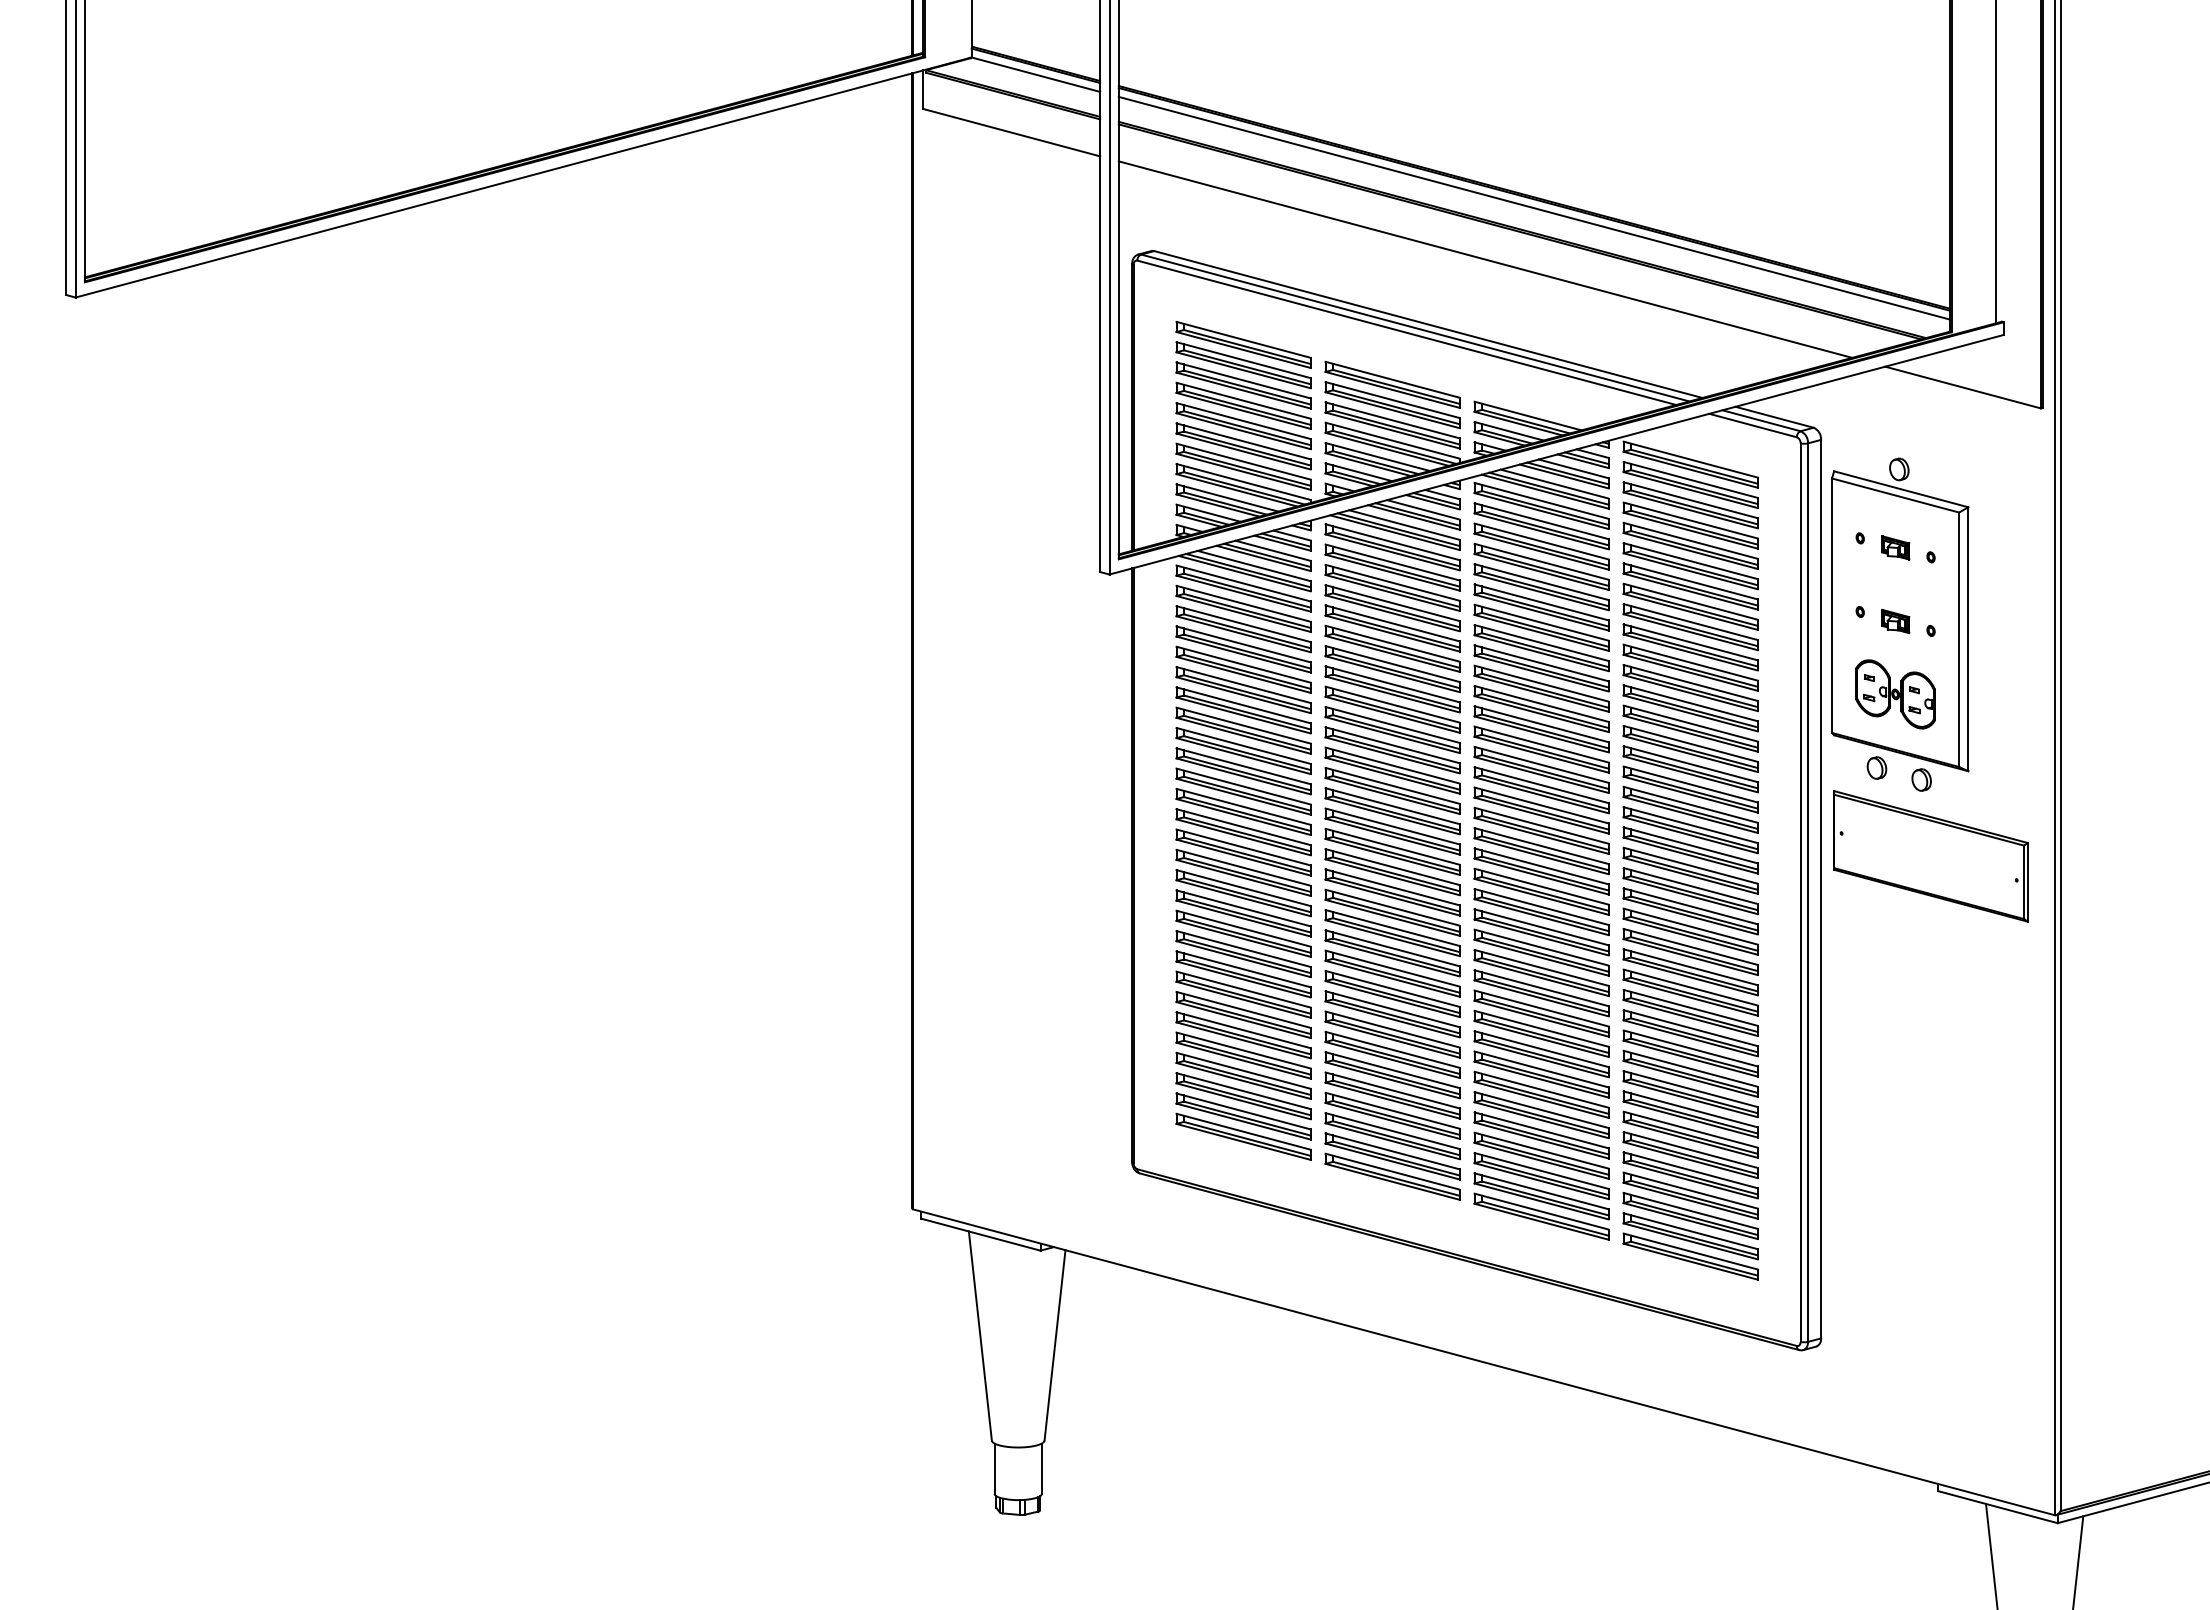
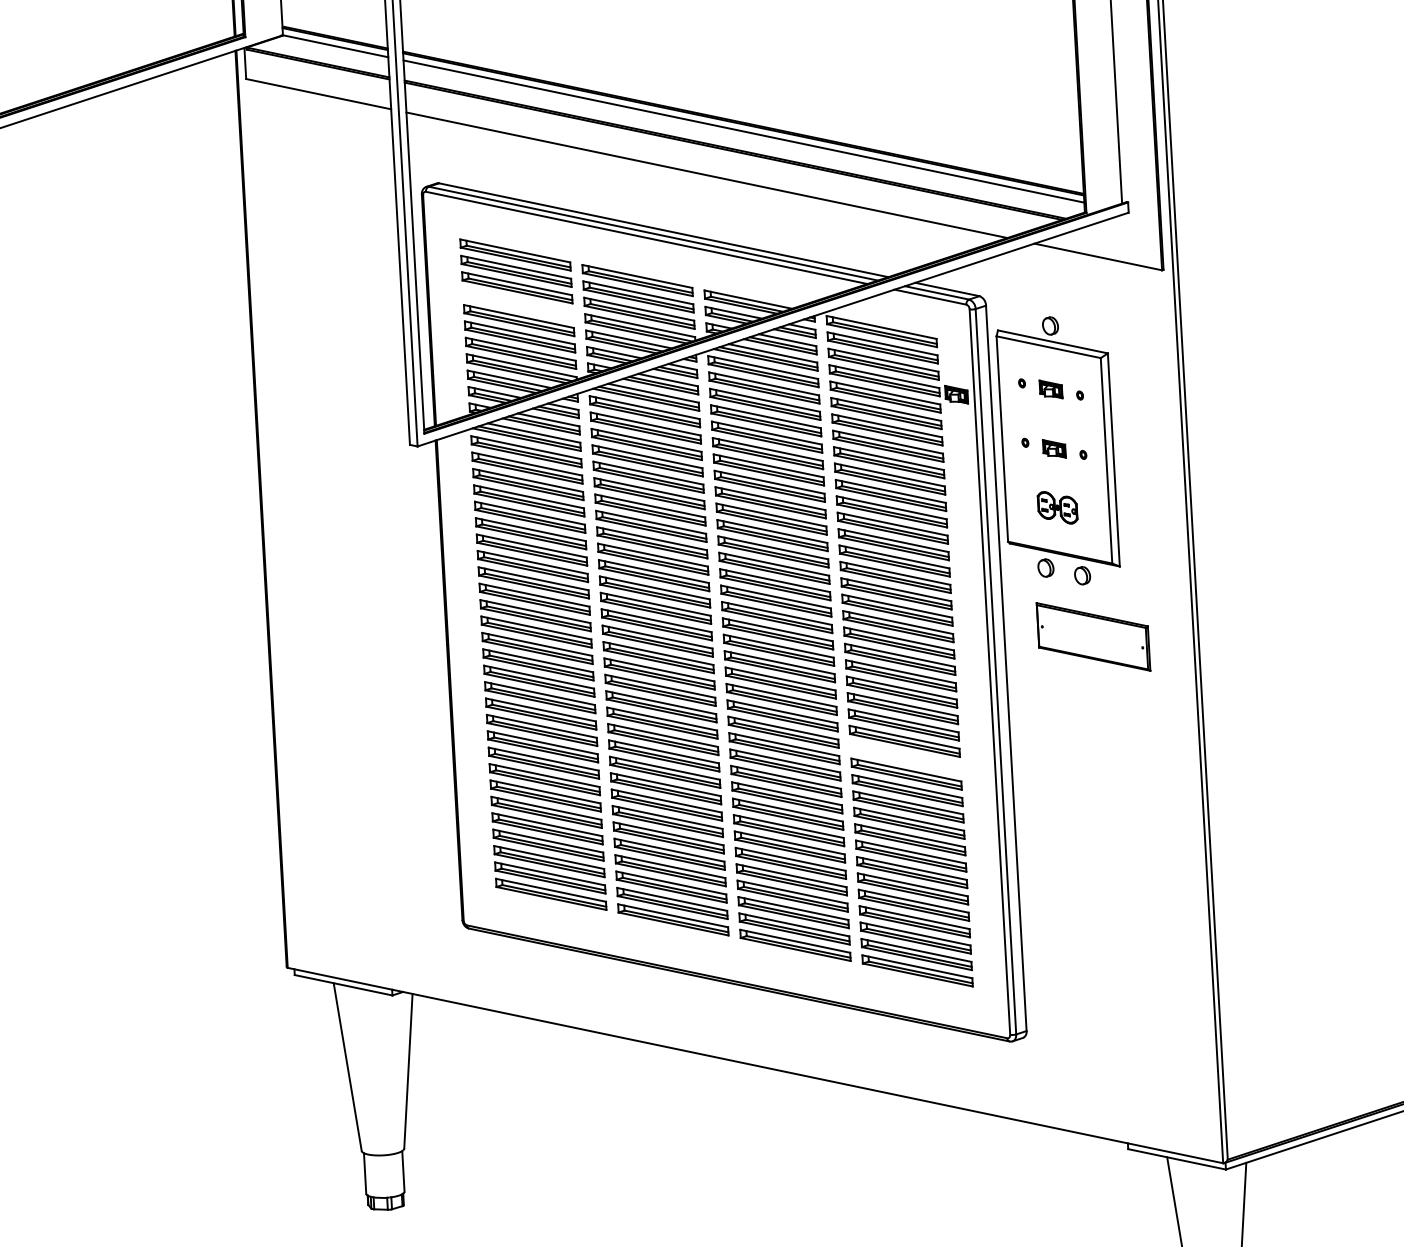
part: (1243, 405) -> (518, 303), removed
part: (1778, 547) -> (956, 394), added
part: (1895, 694) -> (1057, 507), size x0.6
part: (1930, 856) -> (1093, 637), size x0.7
part: (1690, 992) -> (905, 757), removed

